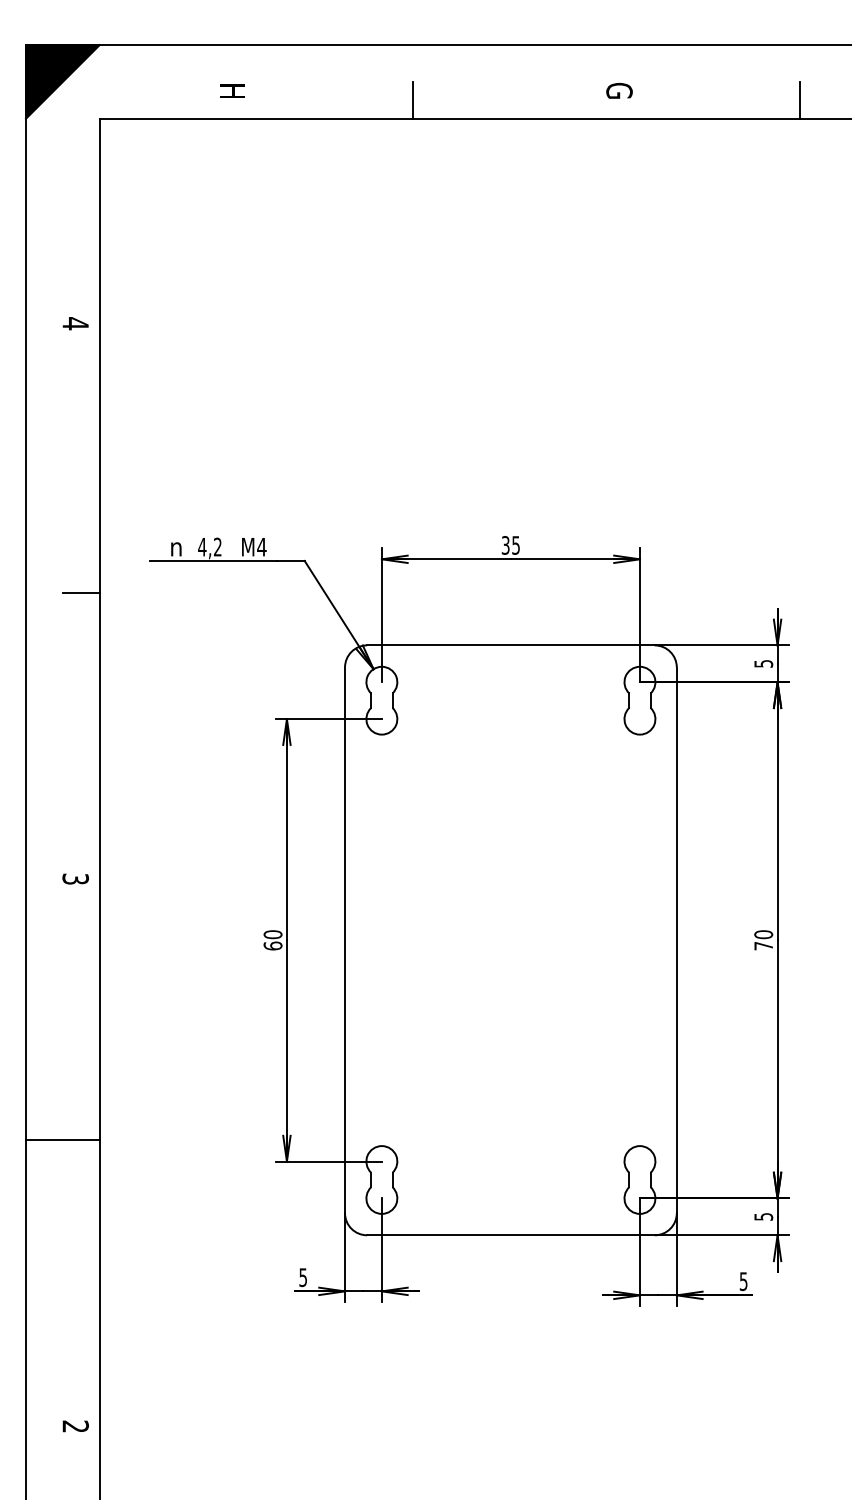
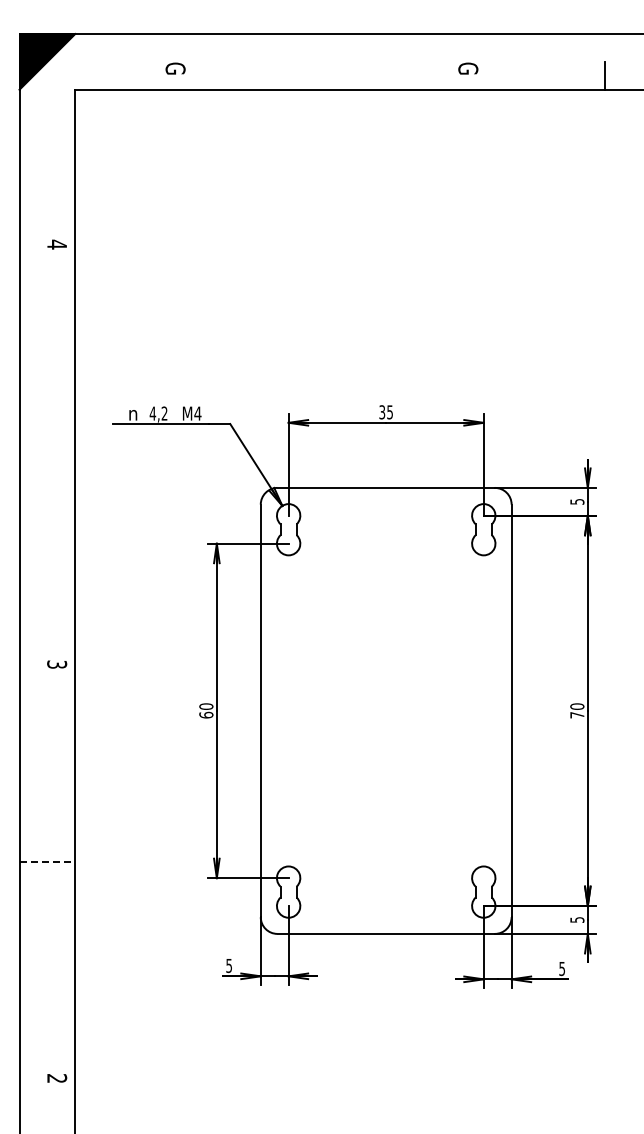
text: (232, 90) -> (175, 68), H -> G
line: (413, 99) -> (312, 75), removed
line: (81, 591) -> (61, 447), removed
line: (62, 1139) -> (47, 861), solid -> dashed

